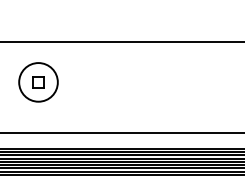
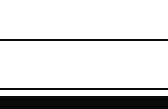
part: (38, 82) -> (24, 61), removed

